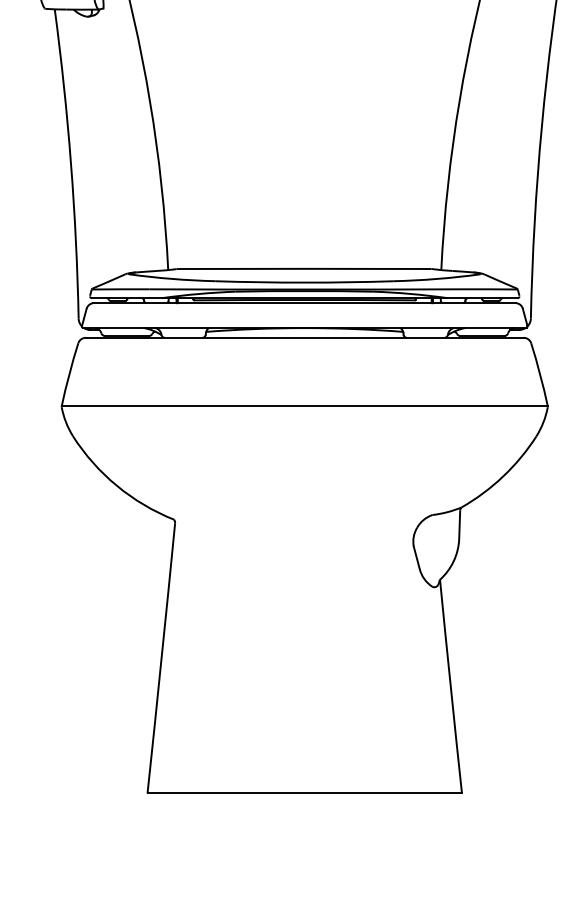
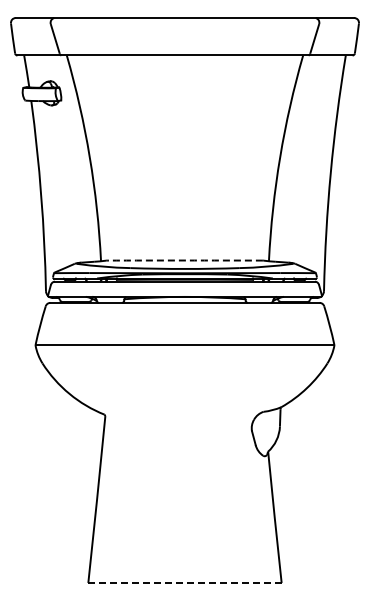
arc: (305, 268) -> (185, 260), solid -> dashed
line: (303, 792) -> (184, 582), solid -> dashed

